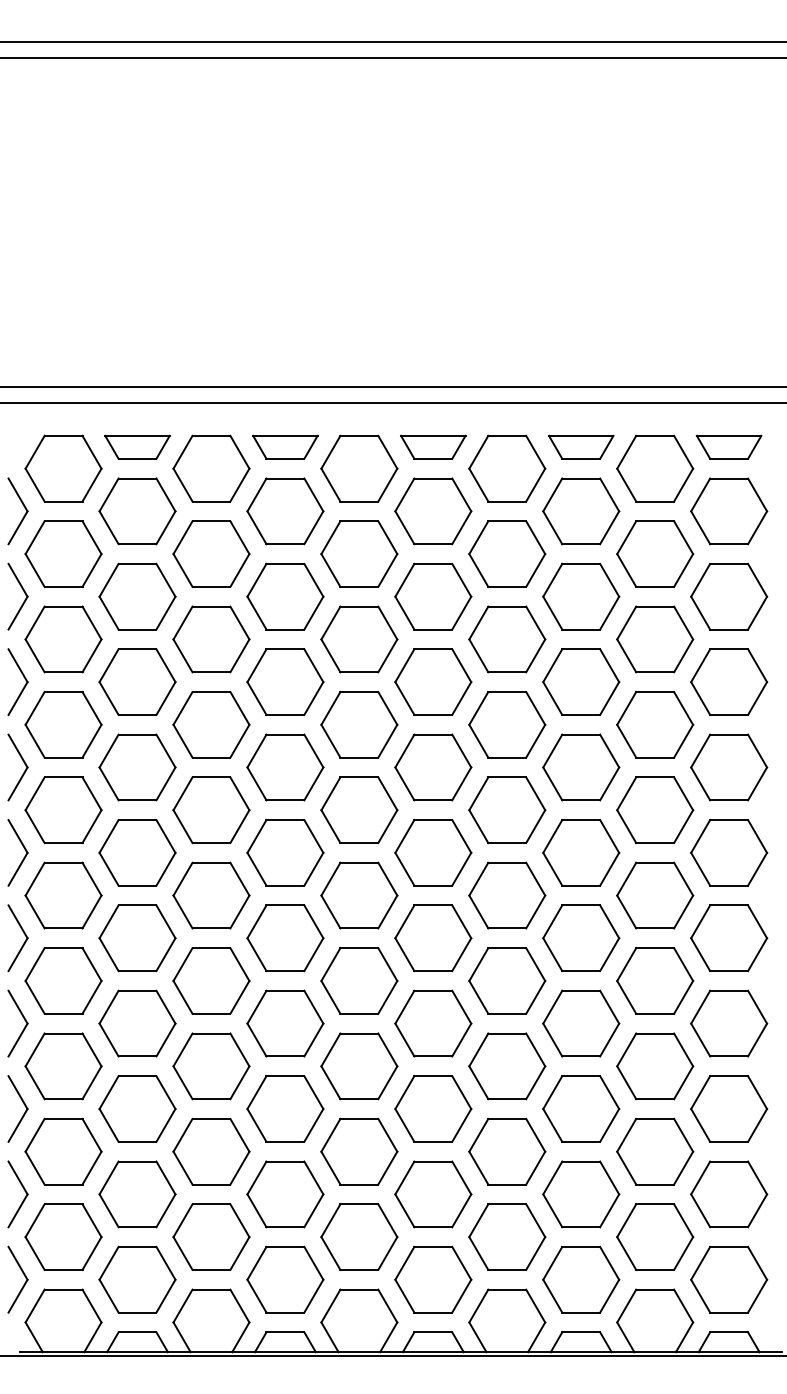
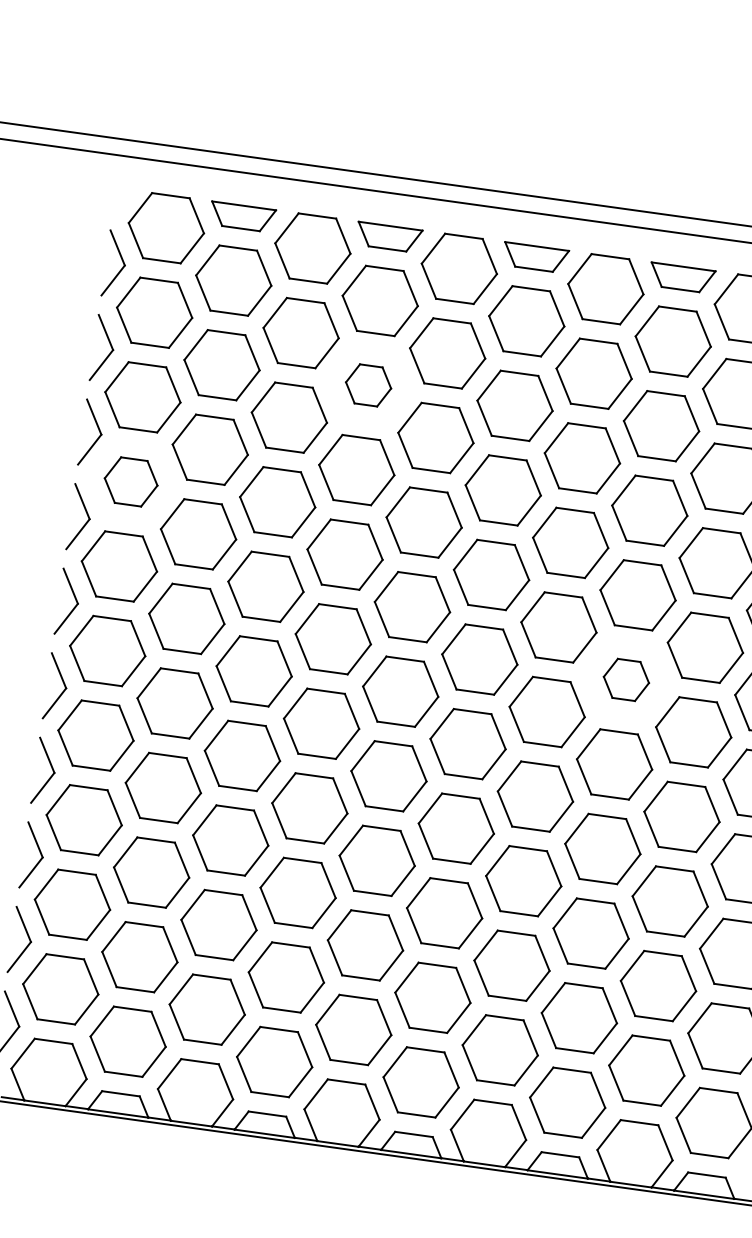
part: (285, 596) -> (368, 385), size x0.6
part: (63, 724) -> (131, 481), size x0.7
part: (581, 852) -> (626, 679), size x0.6

